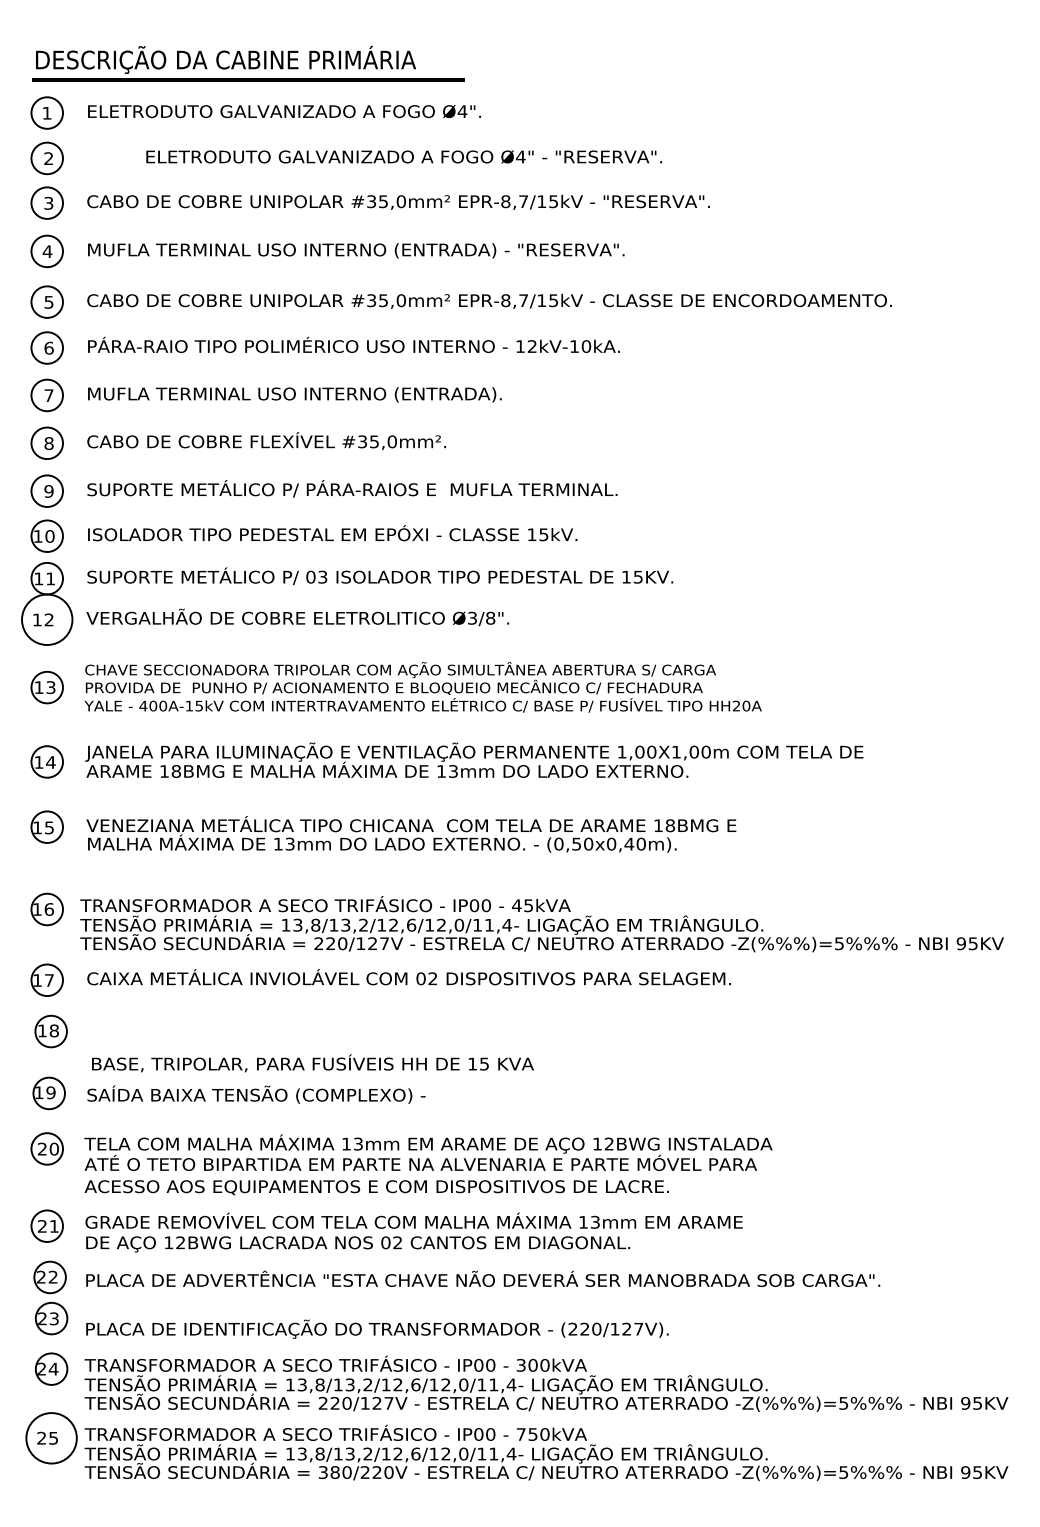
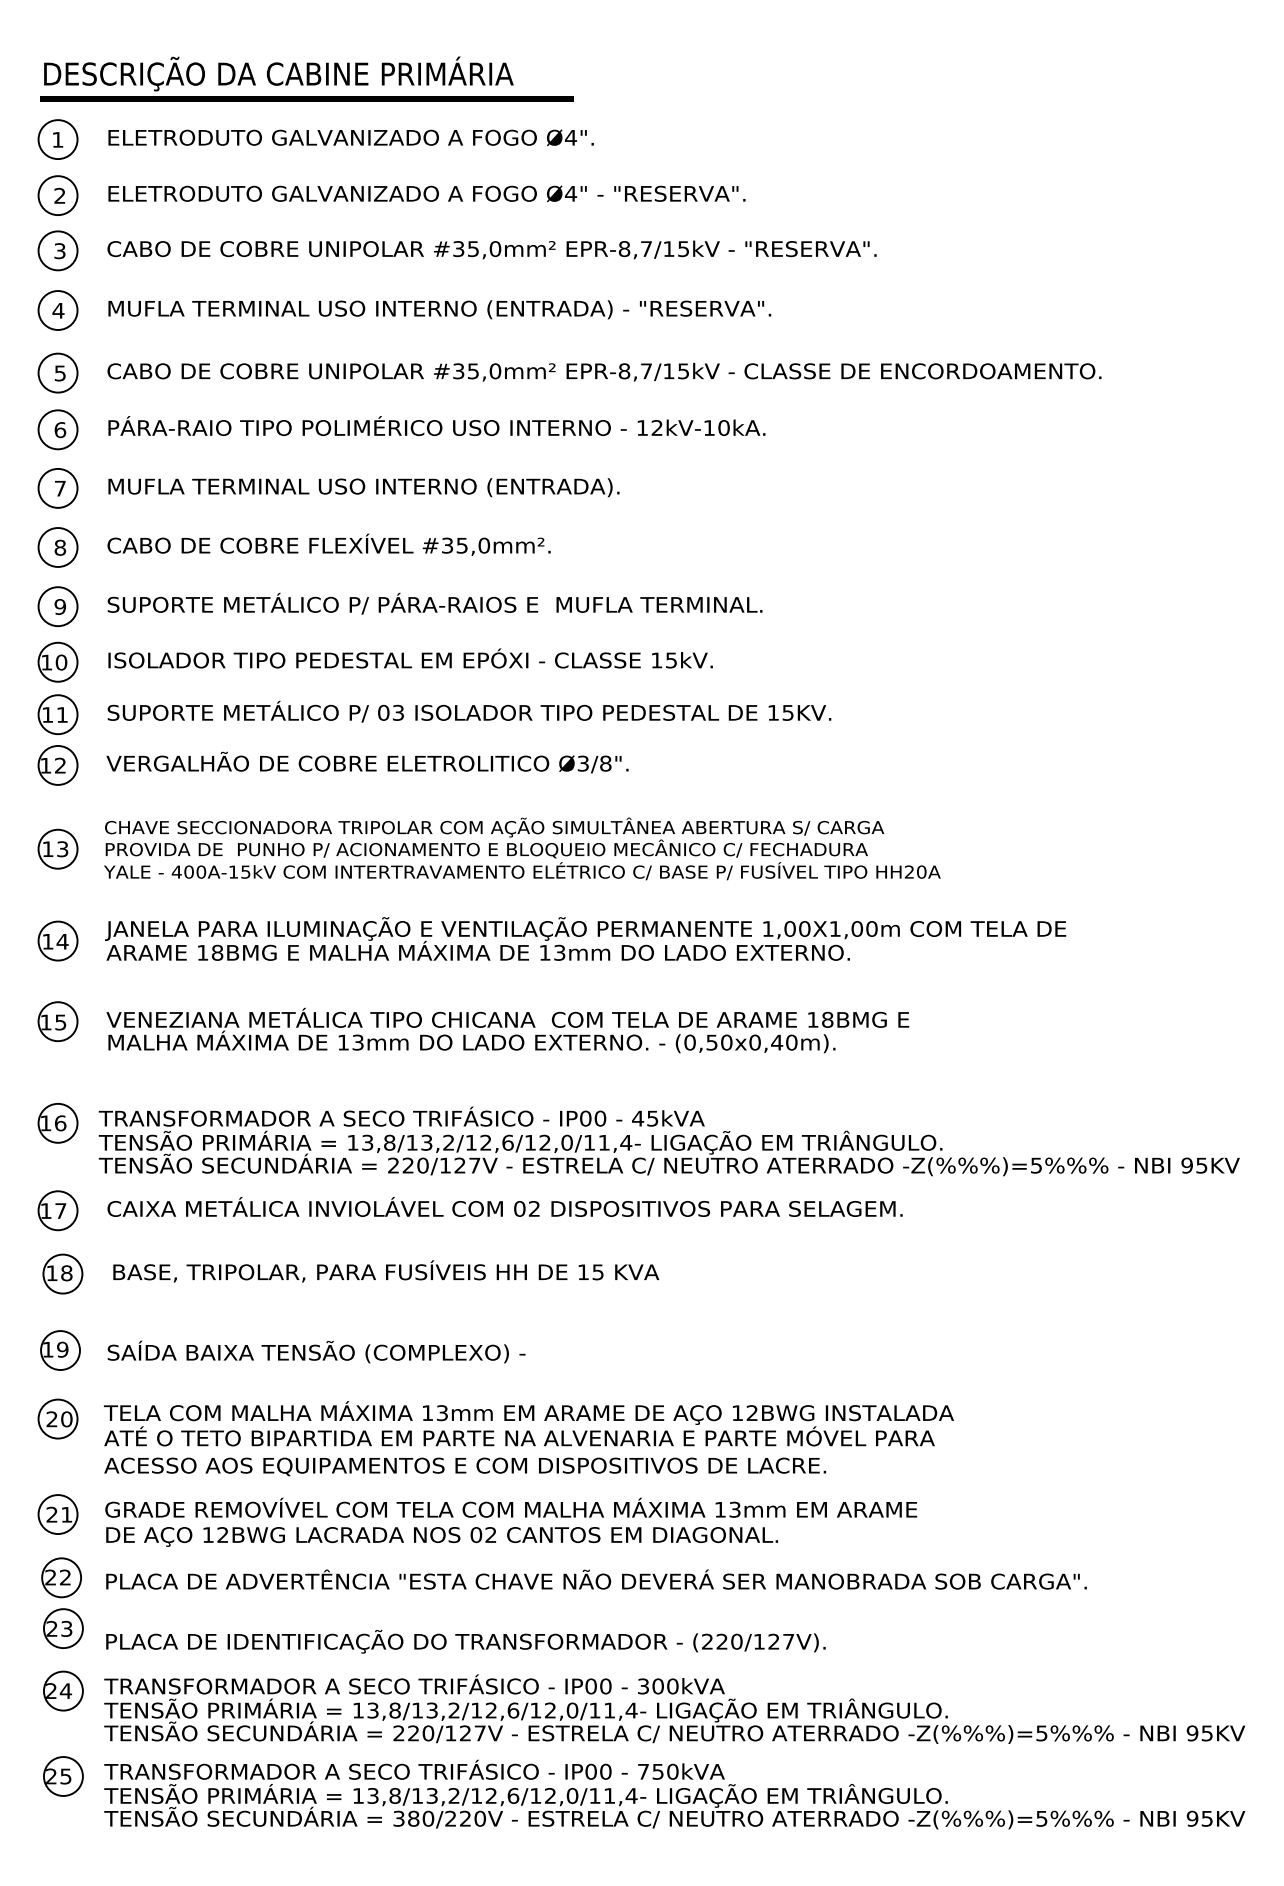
text: (403, 156) -> (426, 193), moved
circle: (46, 618) -> (57, 764), size x0.62
text: (313, 1063) -> (386, 1271), moved
circle: (50, 1438) -> (62, 1776), size x0.62

